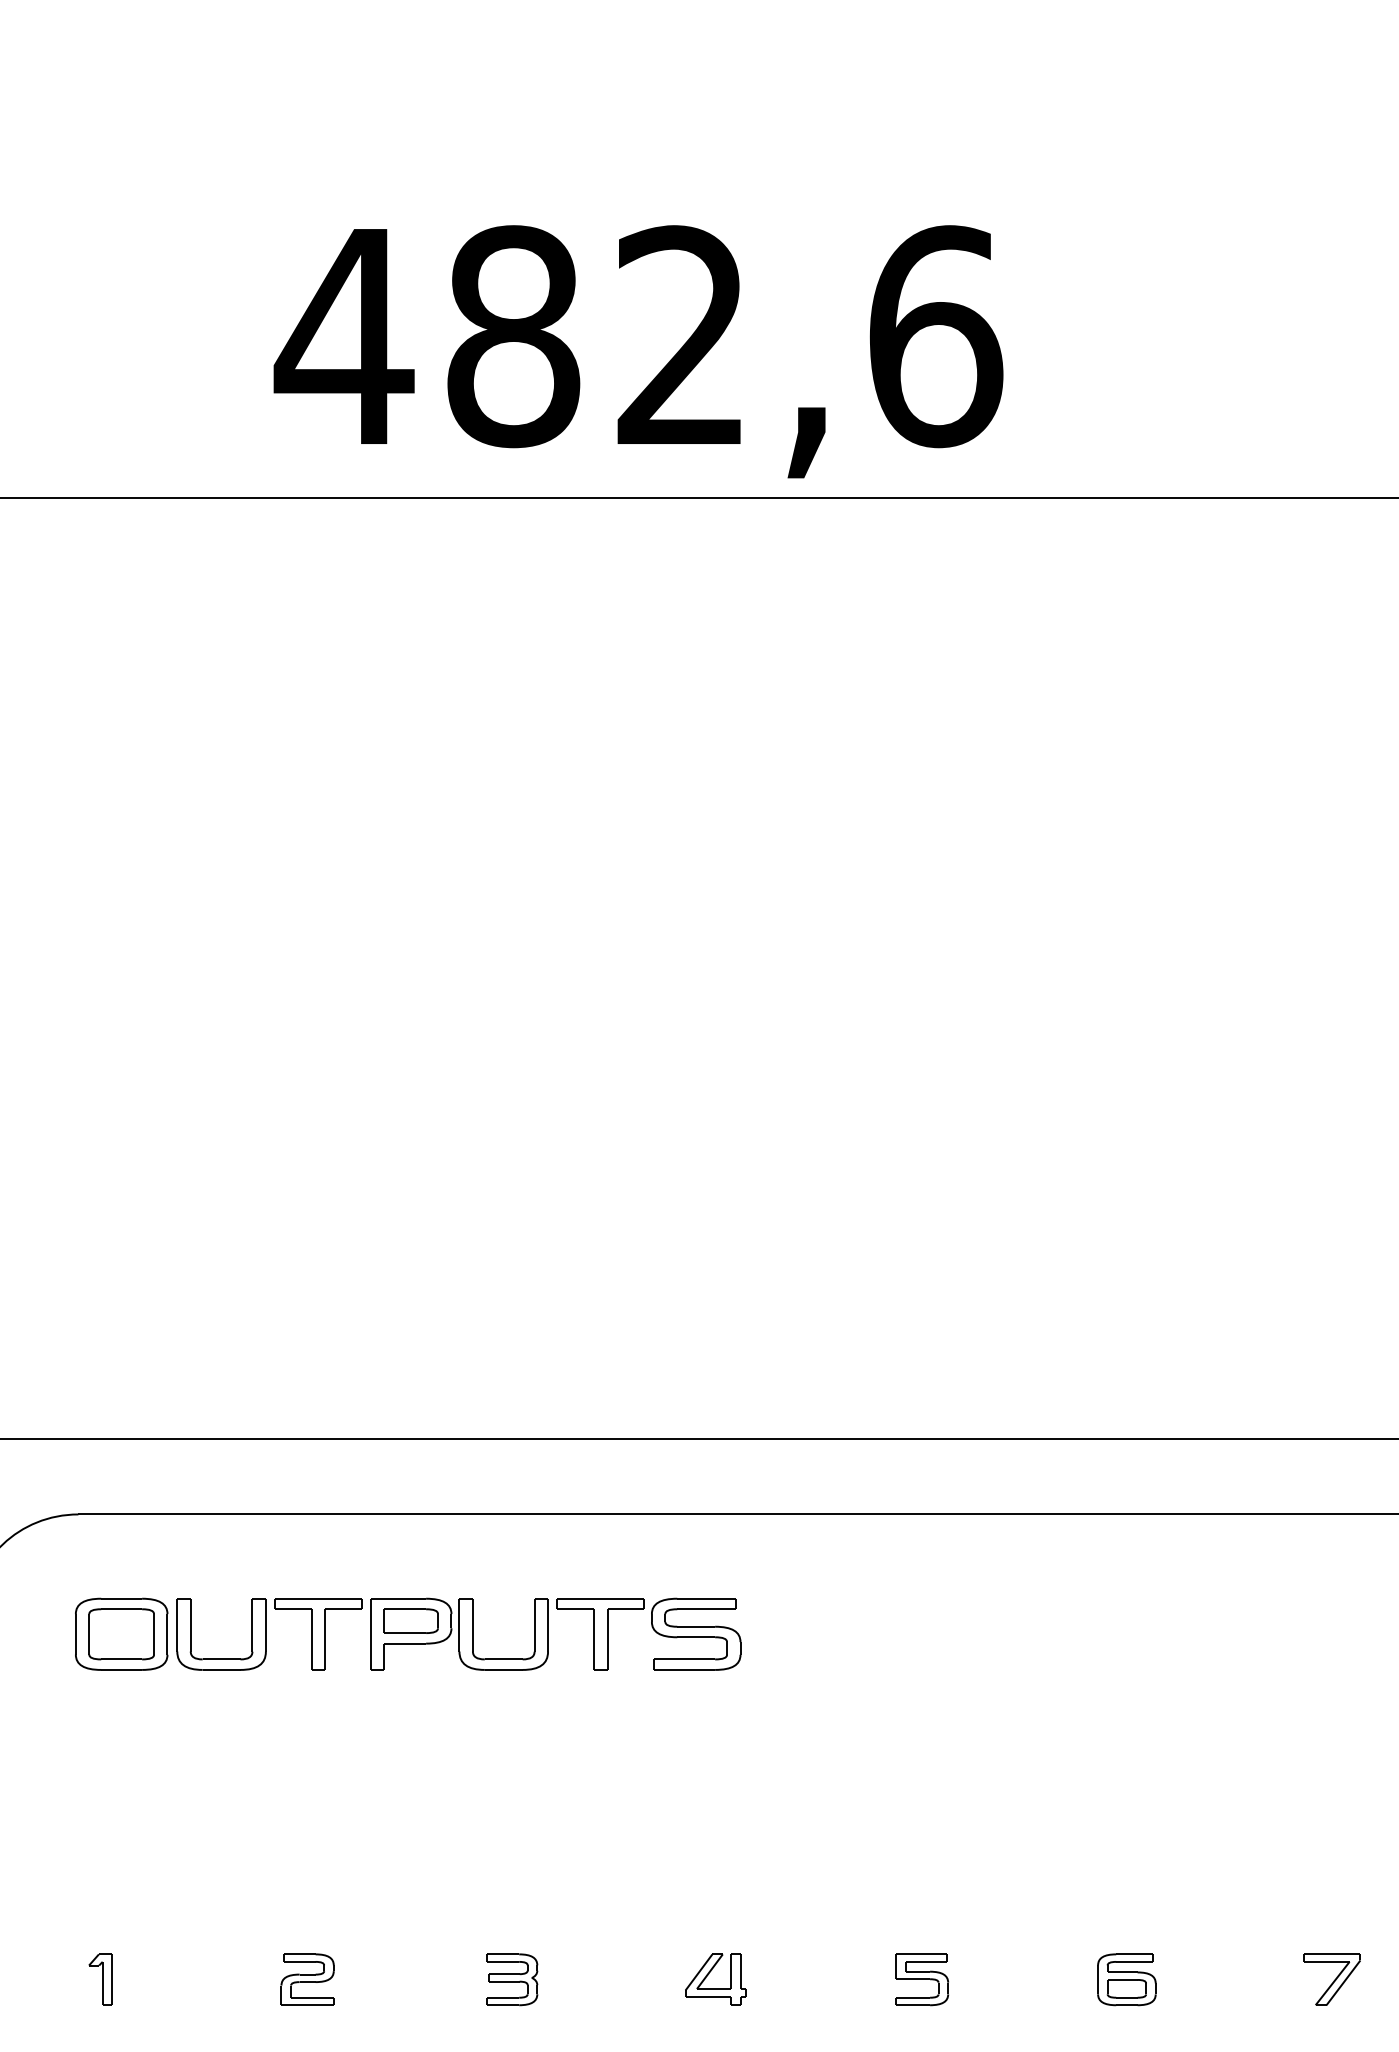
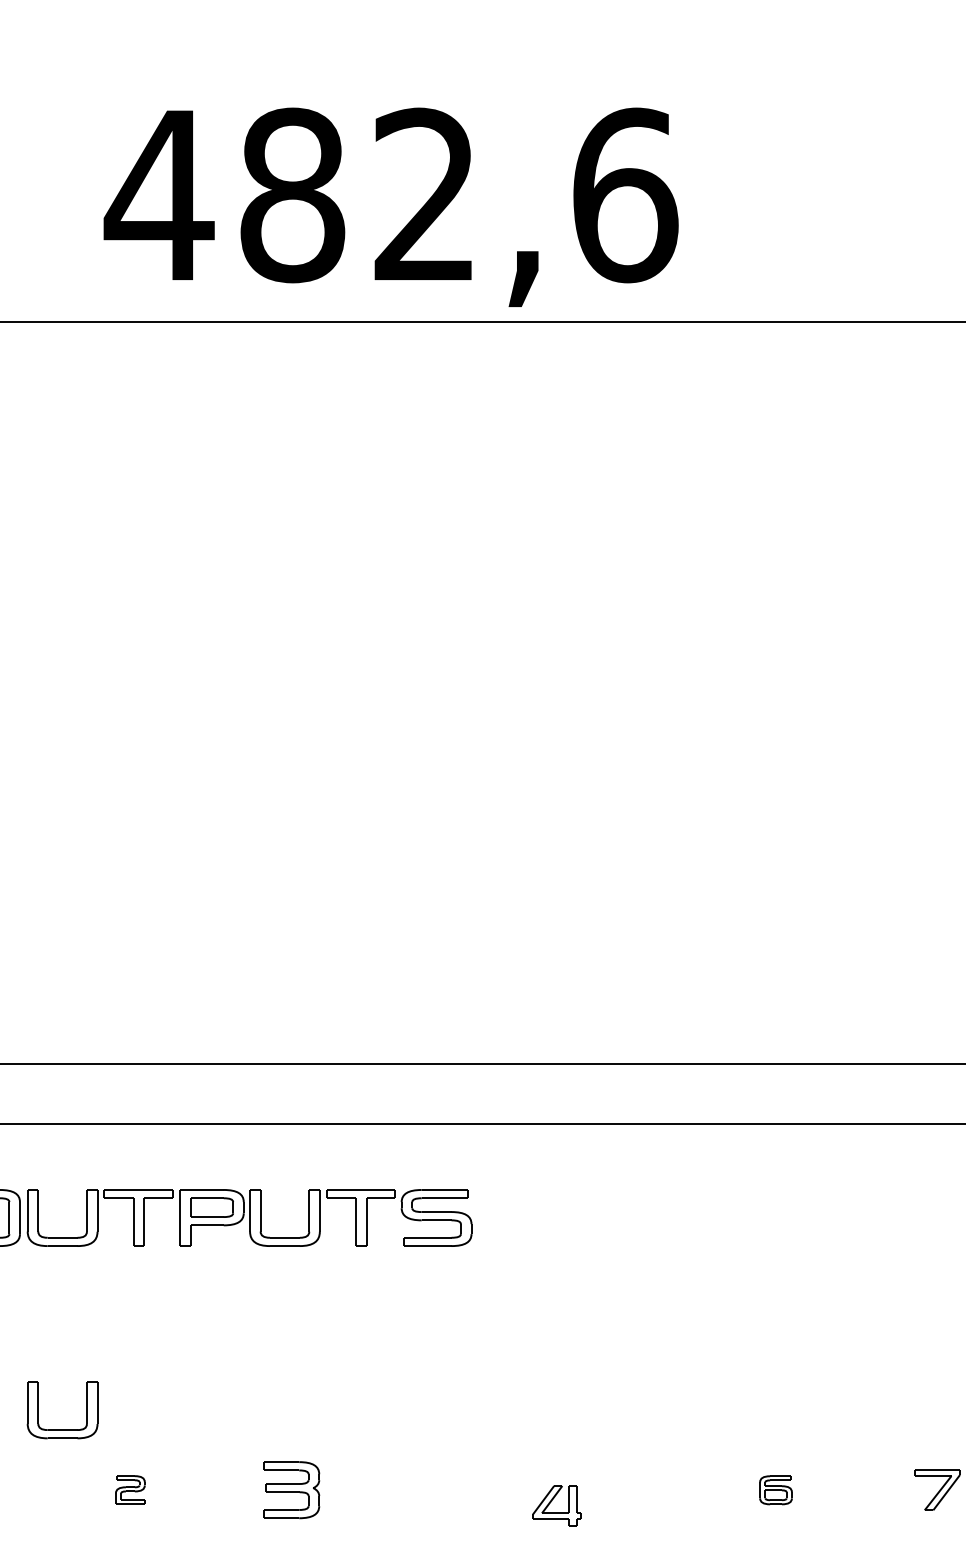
part: (221, 1902) -> (62, 1429), added
part: (708, 1975) -> (551, 1502), moved
part: (307, 1979) -> (130, 1490), size x0.7
part: (512, 1979) -> (291, 1490), size x1.4
part: (921, 1979) -> (614, 1490), removed
part: (1126, 1979) -> (775, 1490), size x0.7

